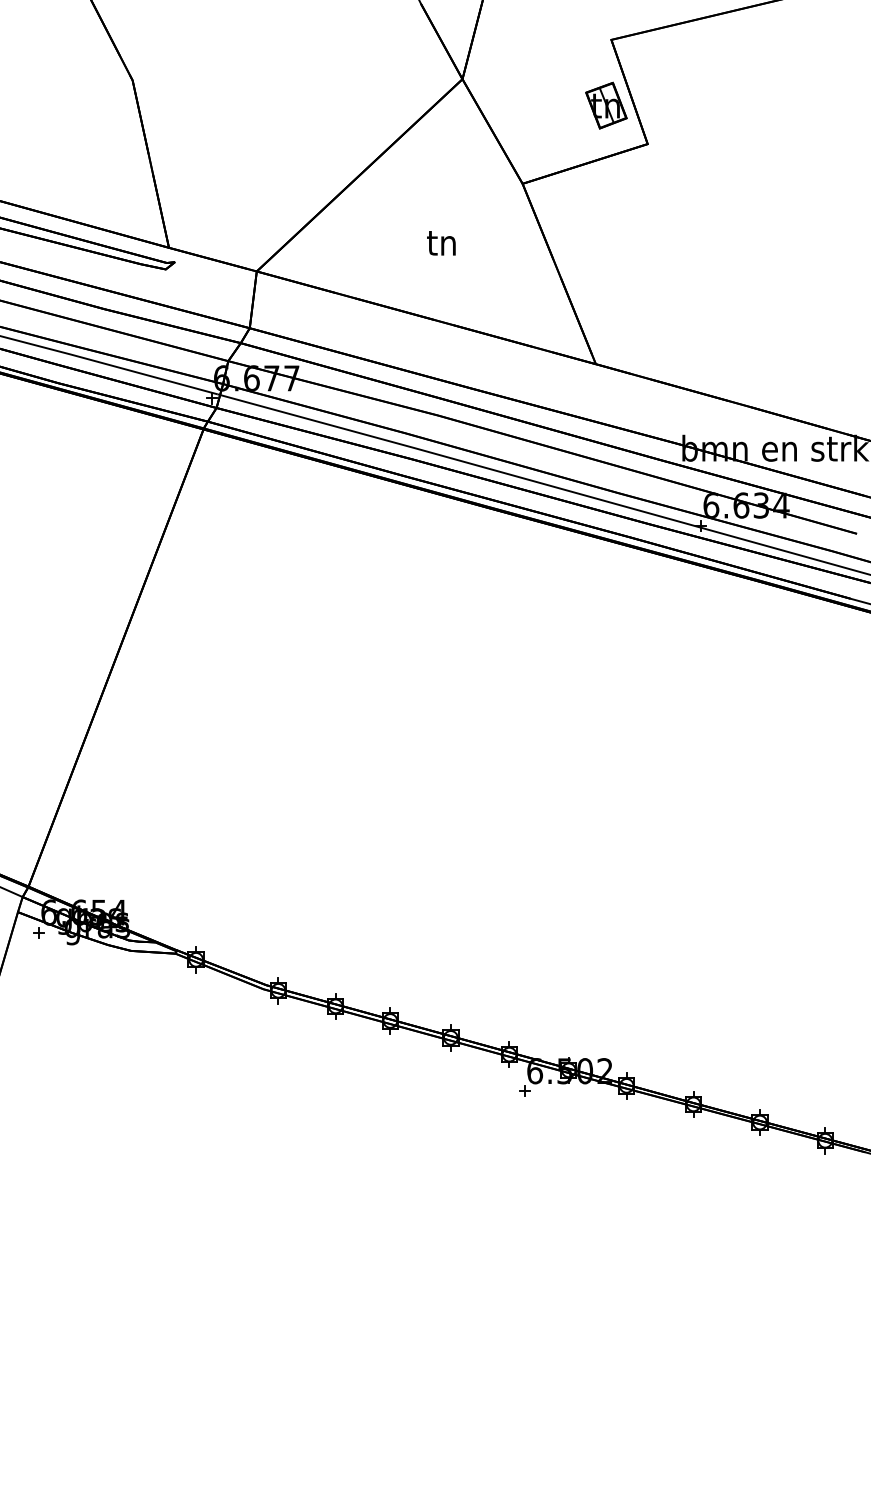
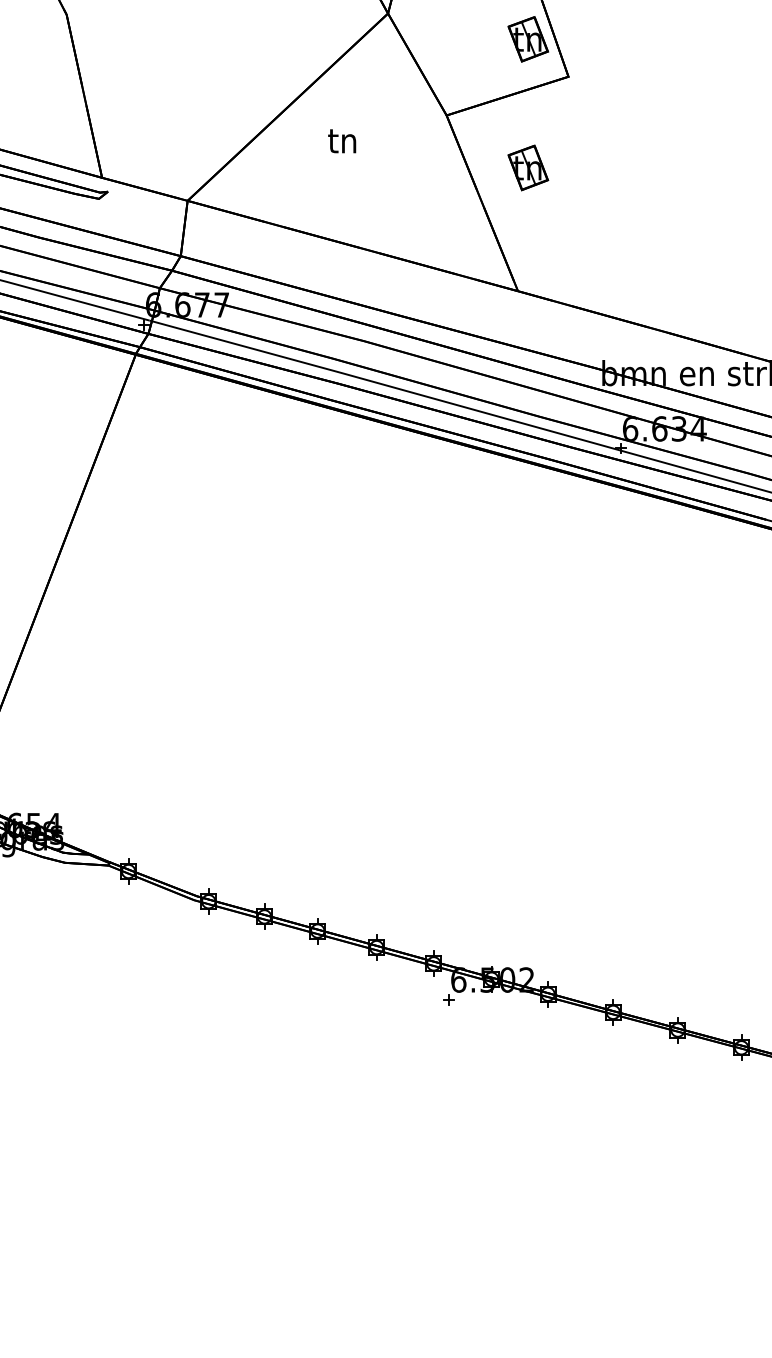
part: (606, 237) -> (528, 167), added
text: (441, 243) -> (342, 141), moved

